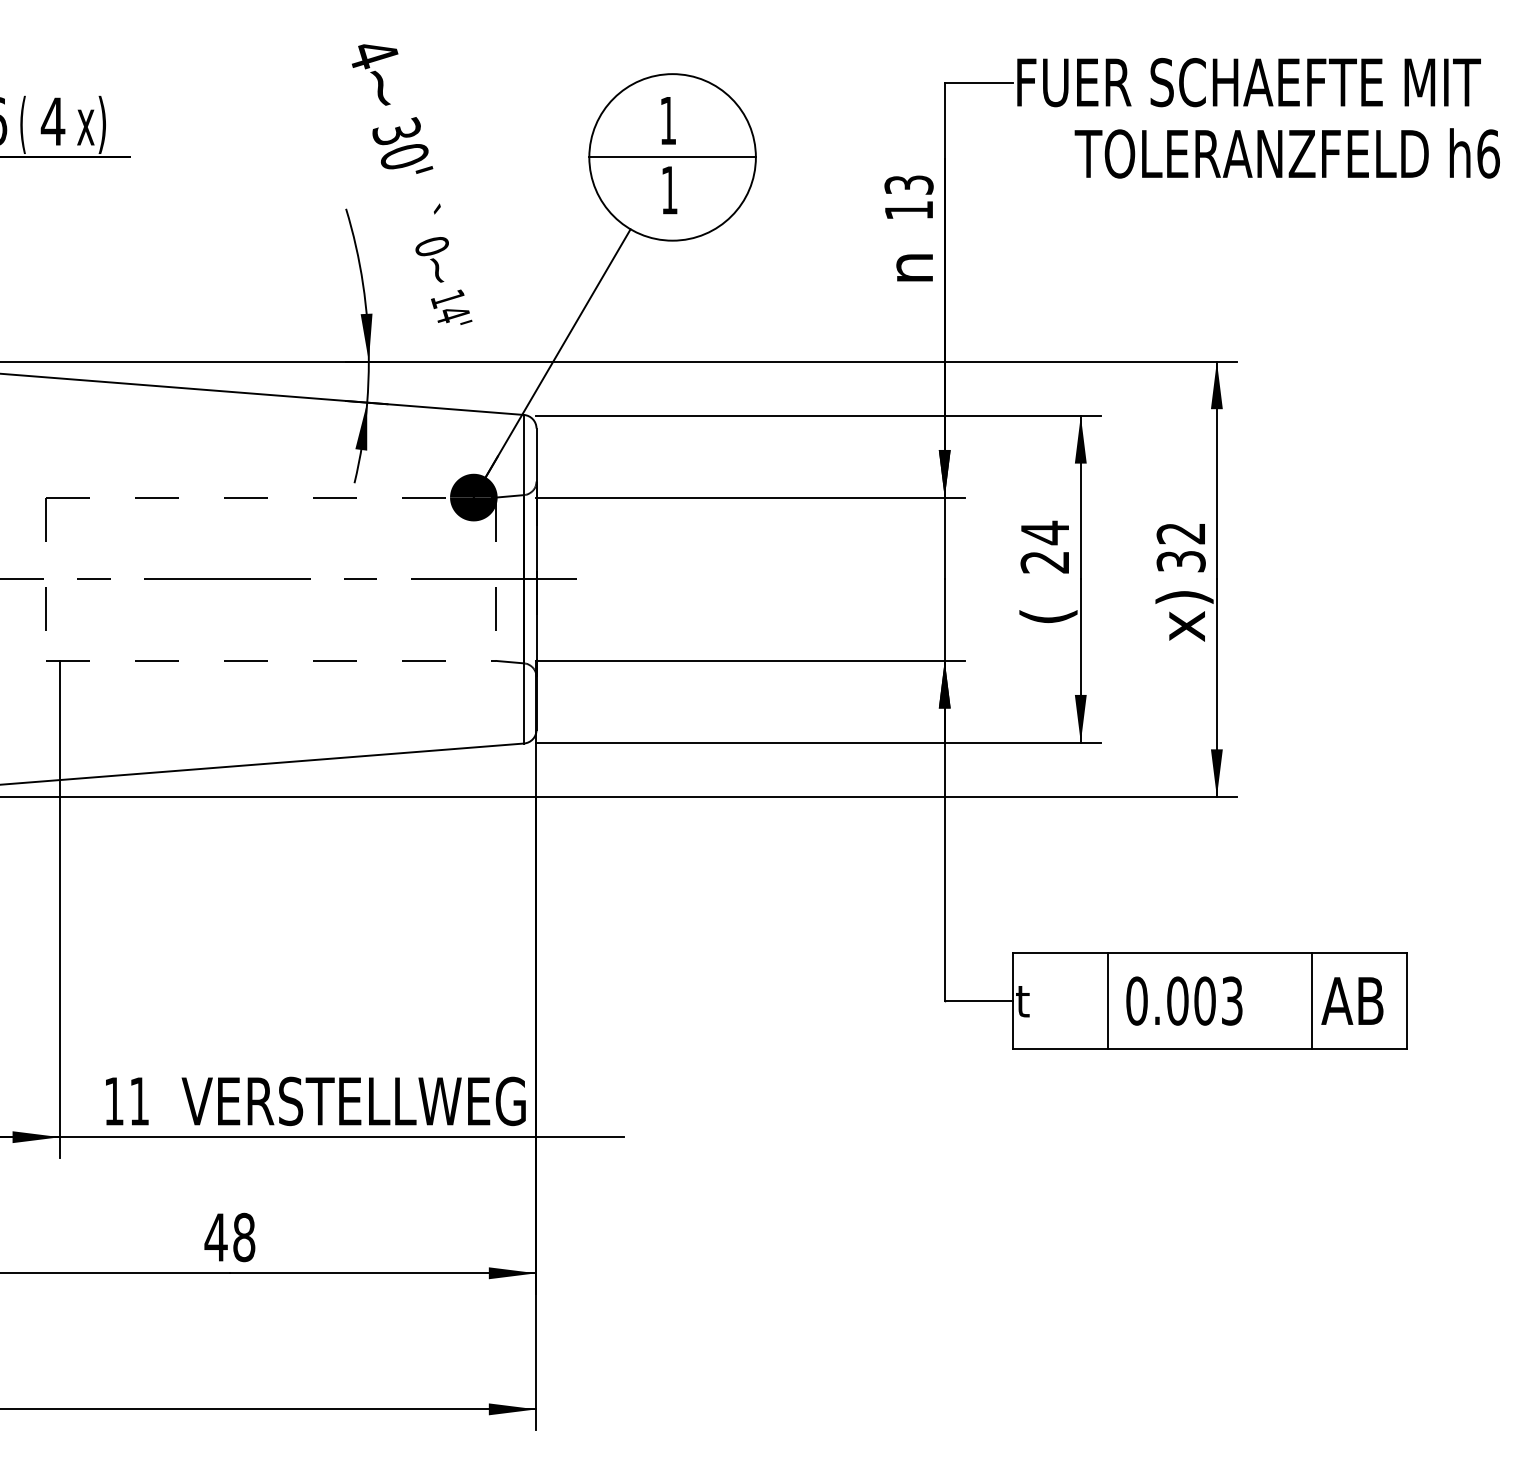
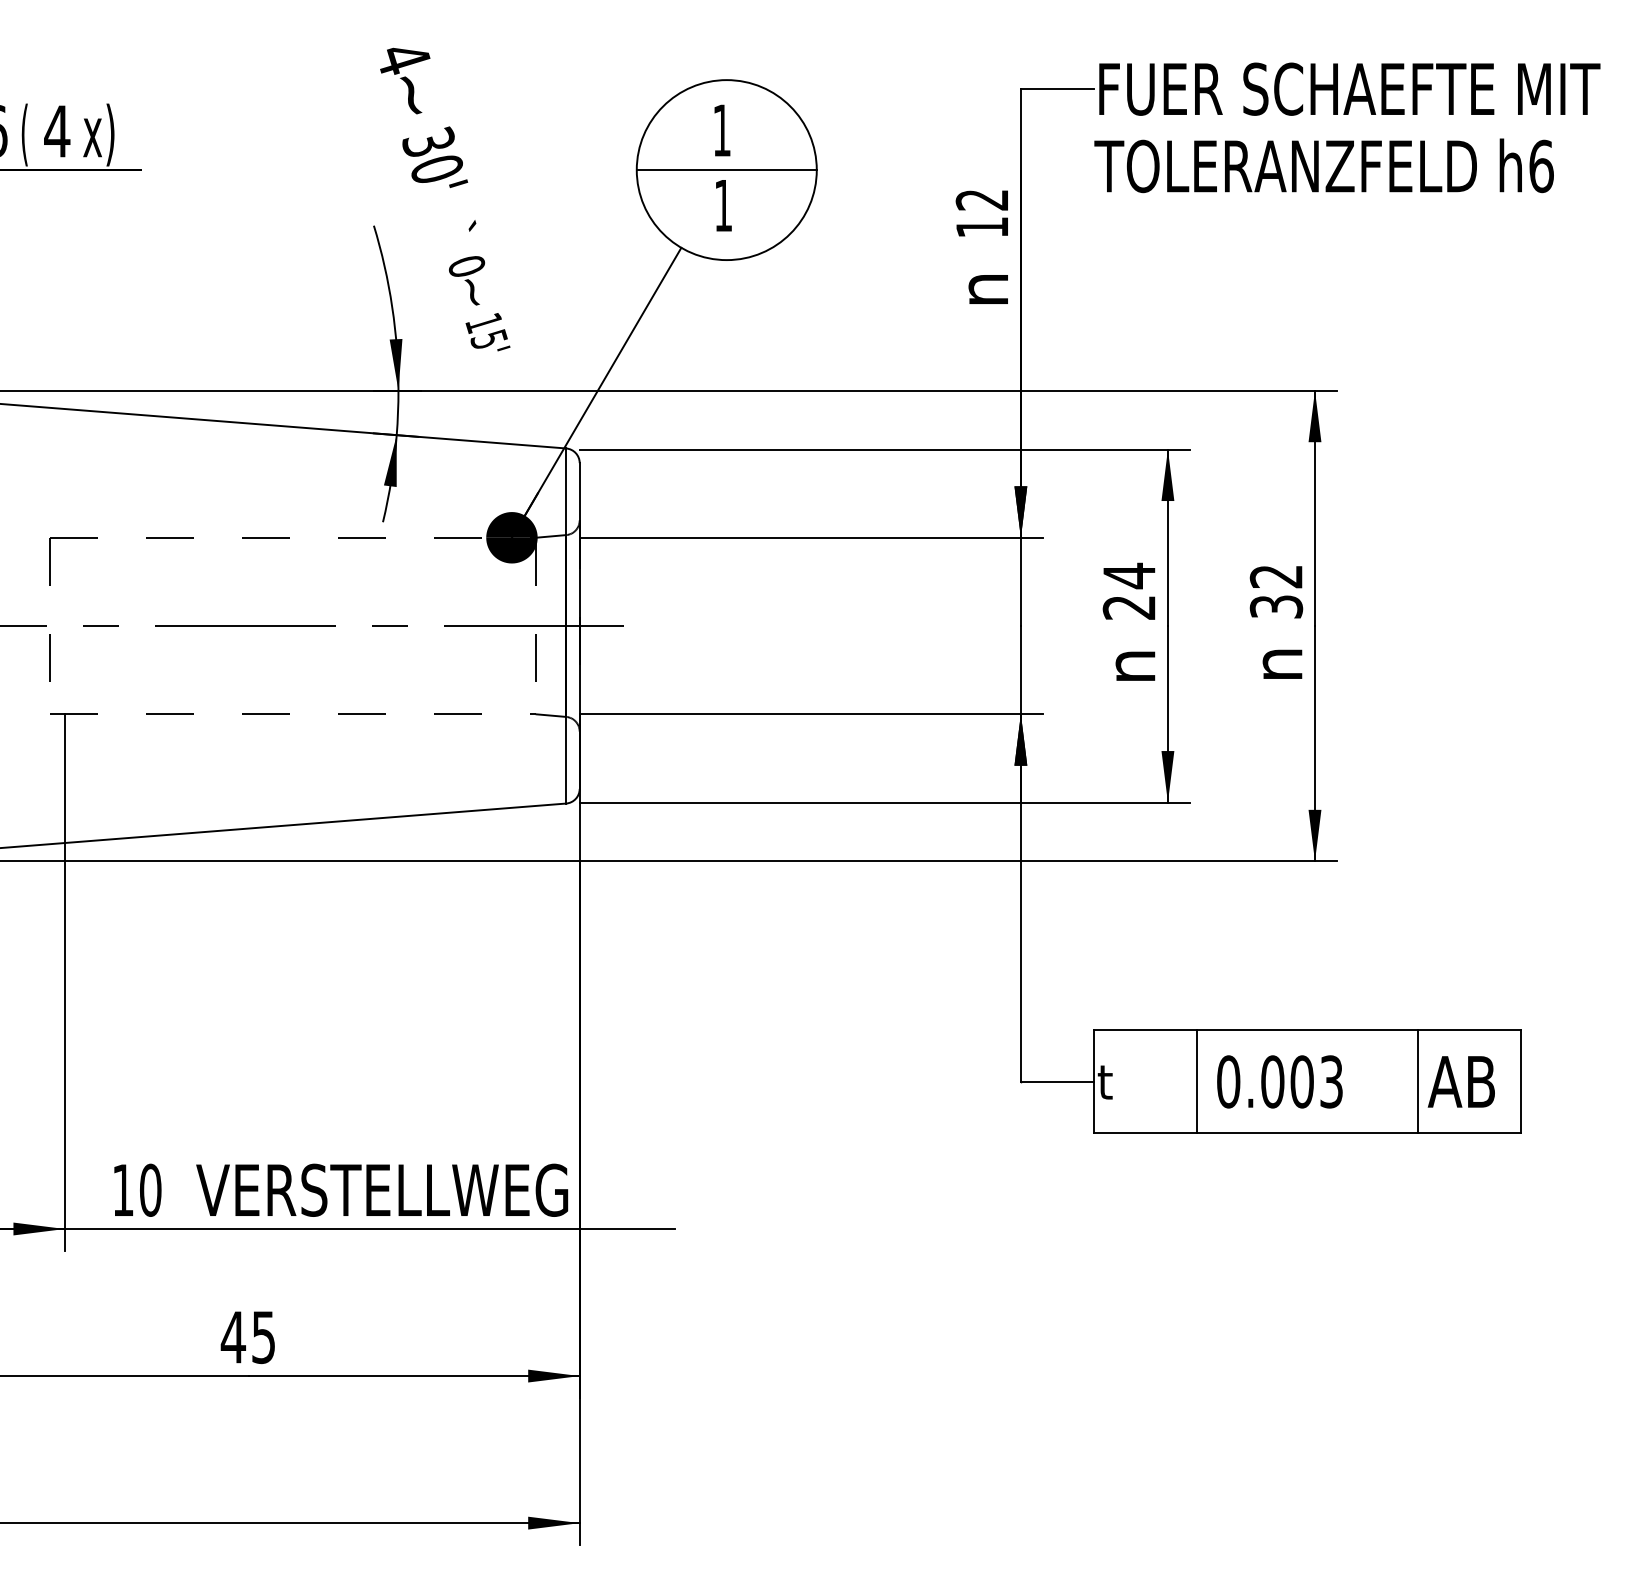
text: (1286, 153) -> (1323, 165), moved
text: (908, 184) -> (981, 199), 13 -> 12
text: (452, 314) -> (488, 339), 14' -> 15'
text: (1048, 615) -> (1132, 665), ( -> n
text: (1184, 615) -> (1279, 665), x) -> n
text: (139, 1100) -> (150, 1189), 11 -> 10
text: (243, 1237) -> (263, 1337), 48 -> 45

